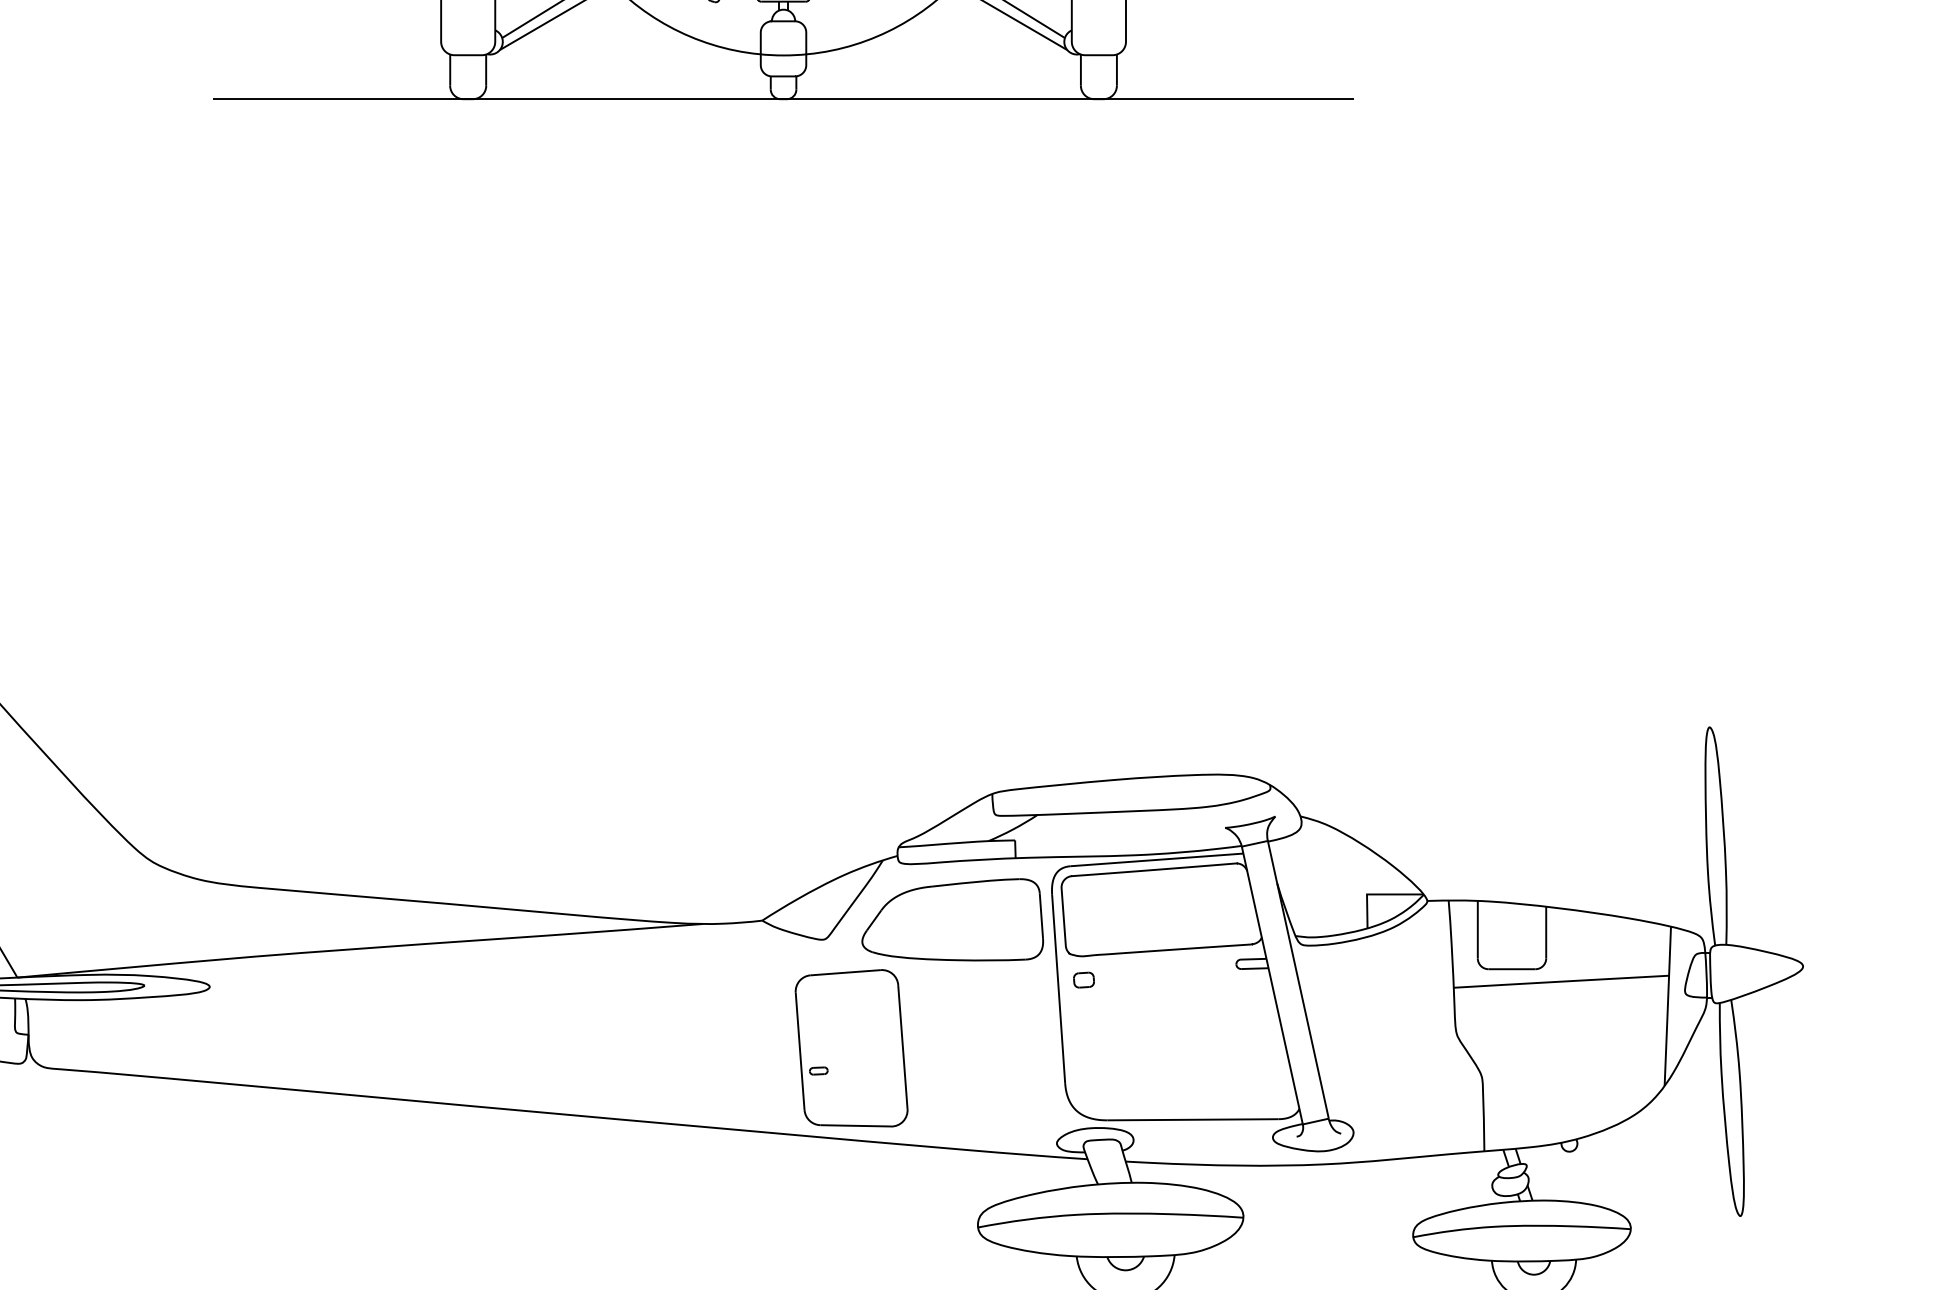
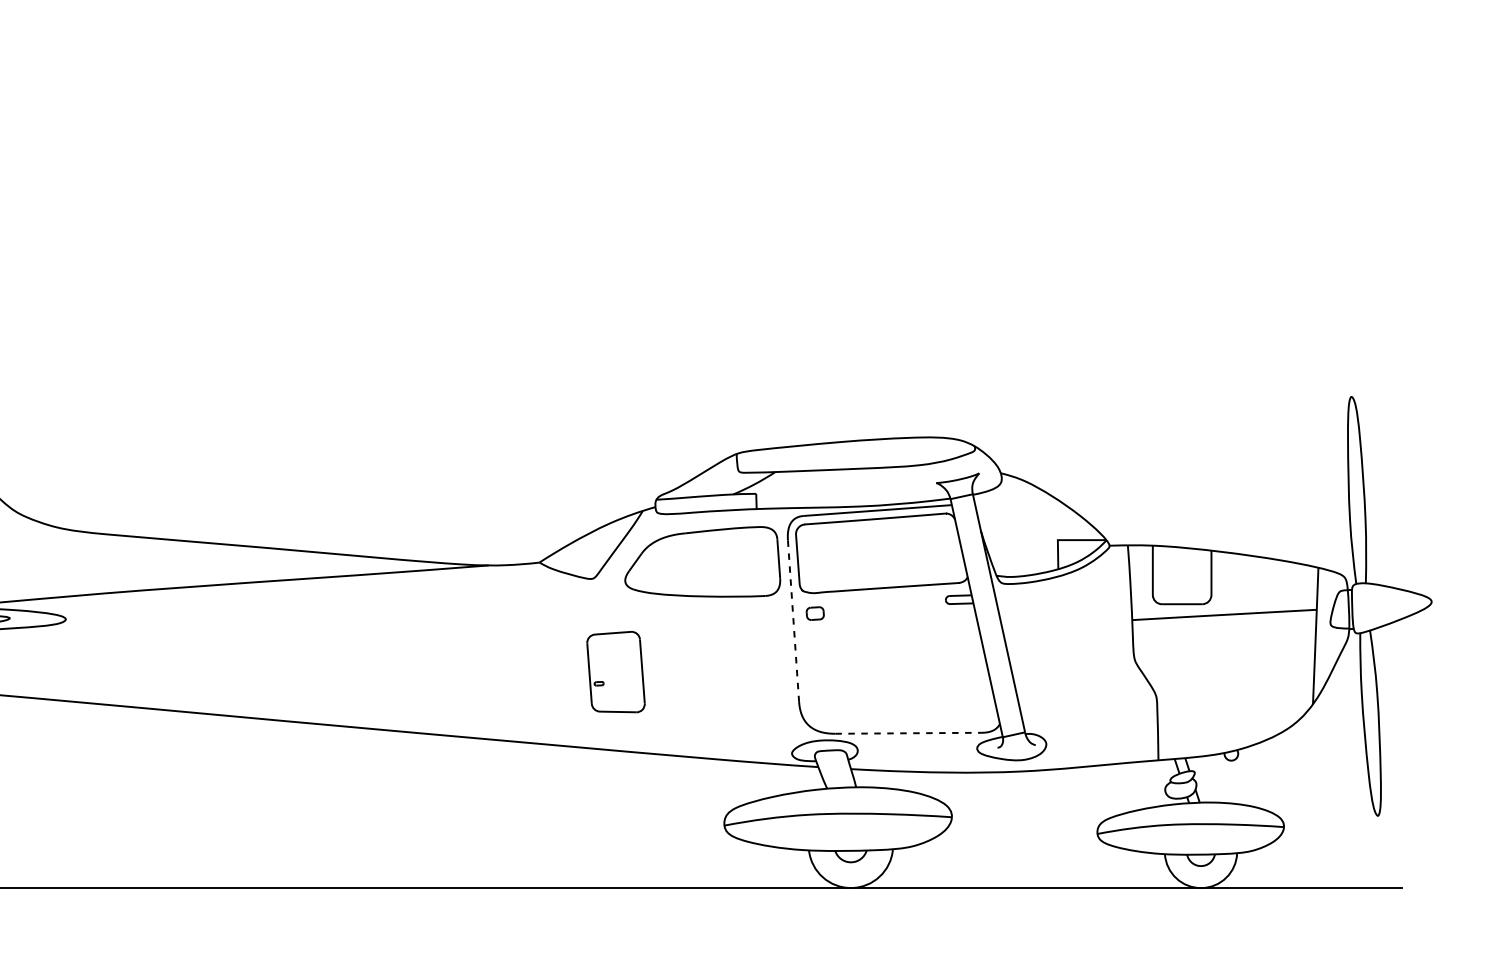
line: (1058, 989) -> (793, 621), solid -> dashed
part: (851, 1048) -> (615, 672), size x0.6
line: (1193, 1119) -> (909, 733), solid -> dashed

